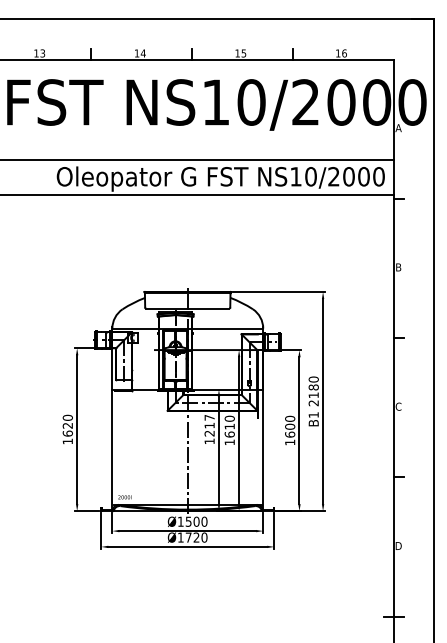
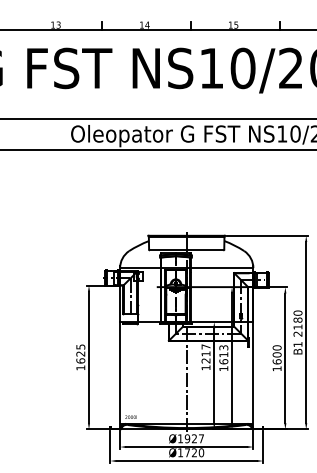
text: (67, 417) -> (80, 346), 1620 -> 1625
text: (229, 418) -> (223, 347), 1610 -> 1613
text: (196, 521) -> (194, 438), Ø1500 -> Ø1927

